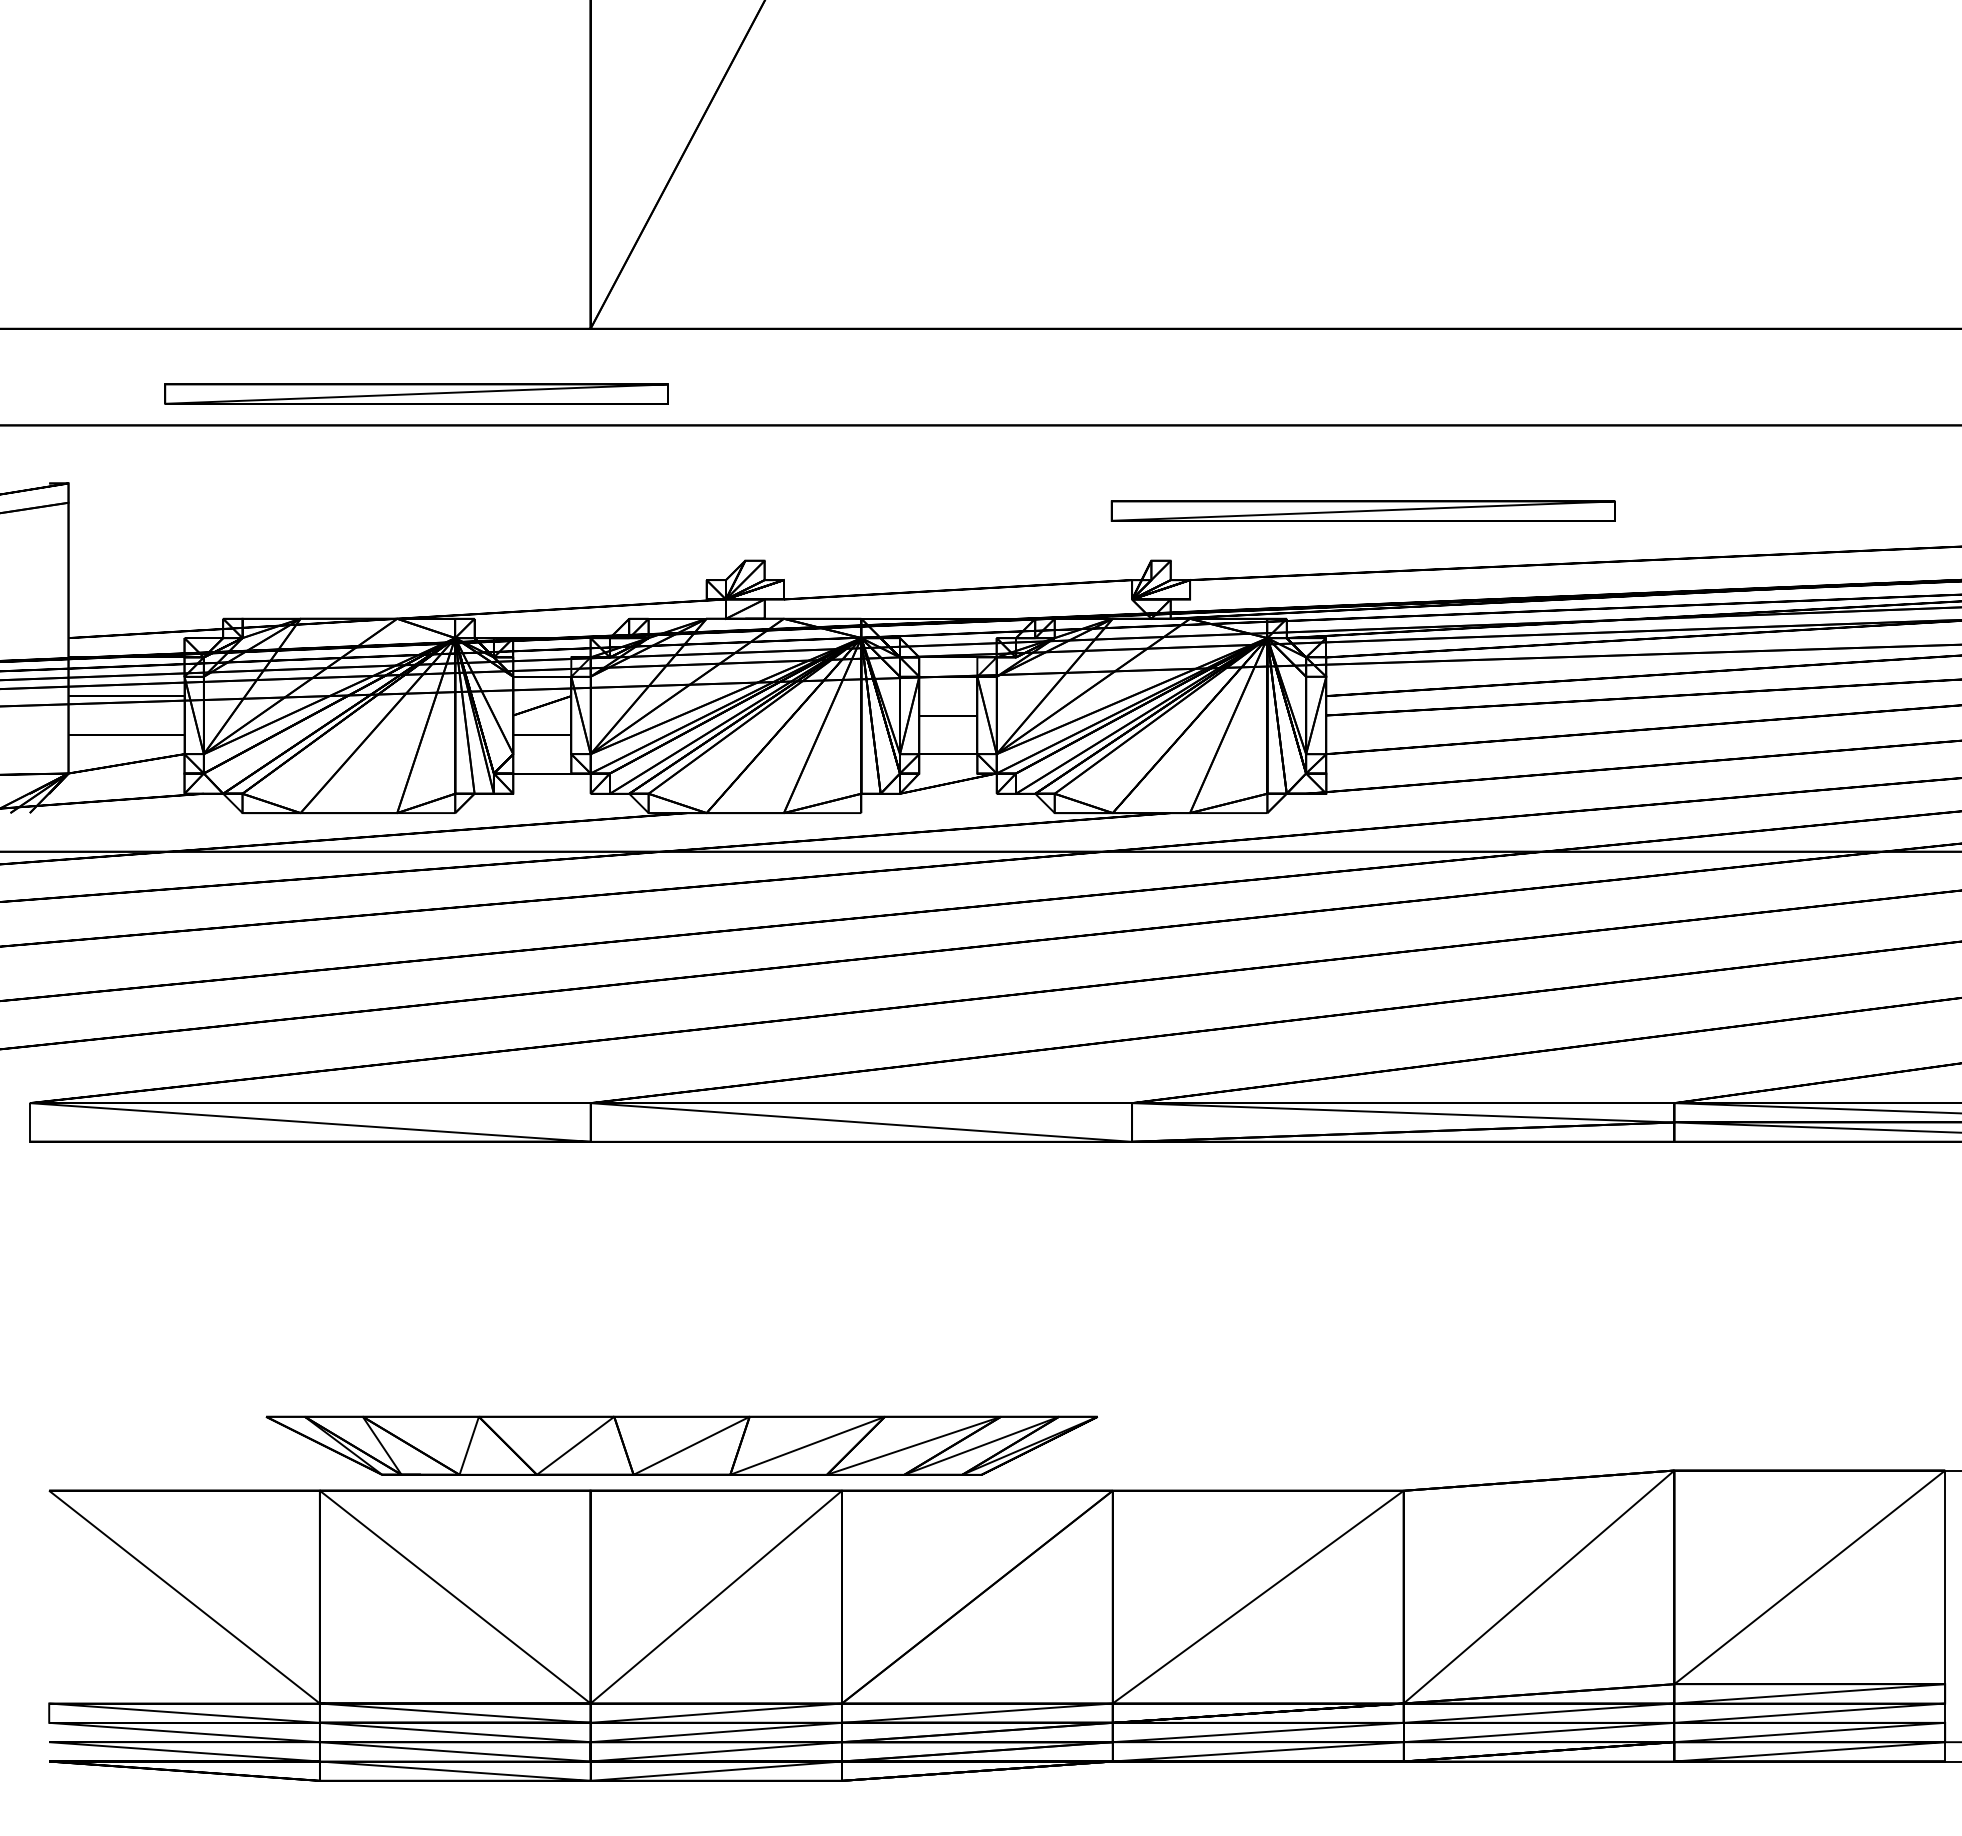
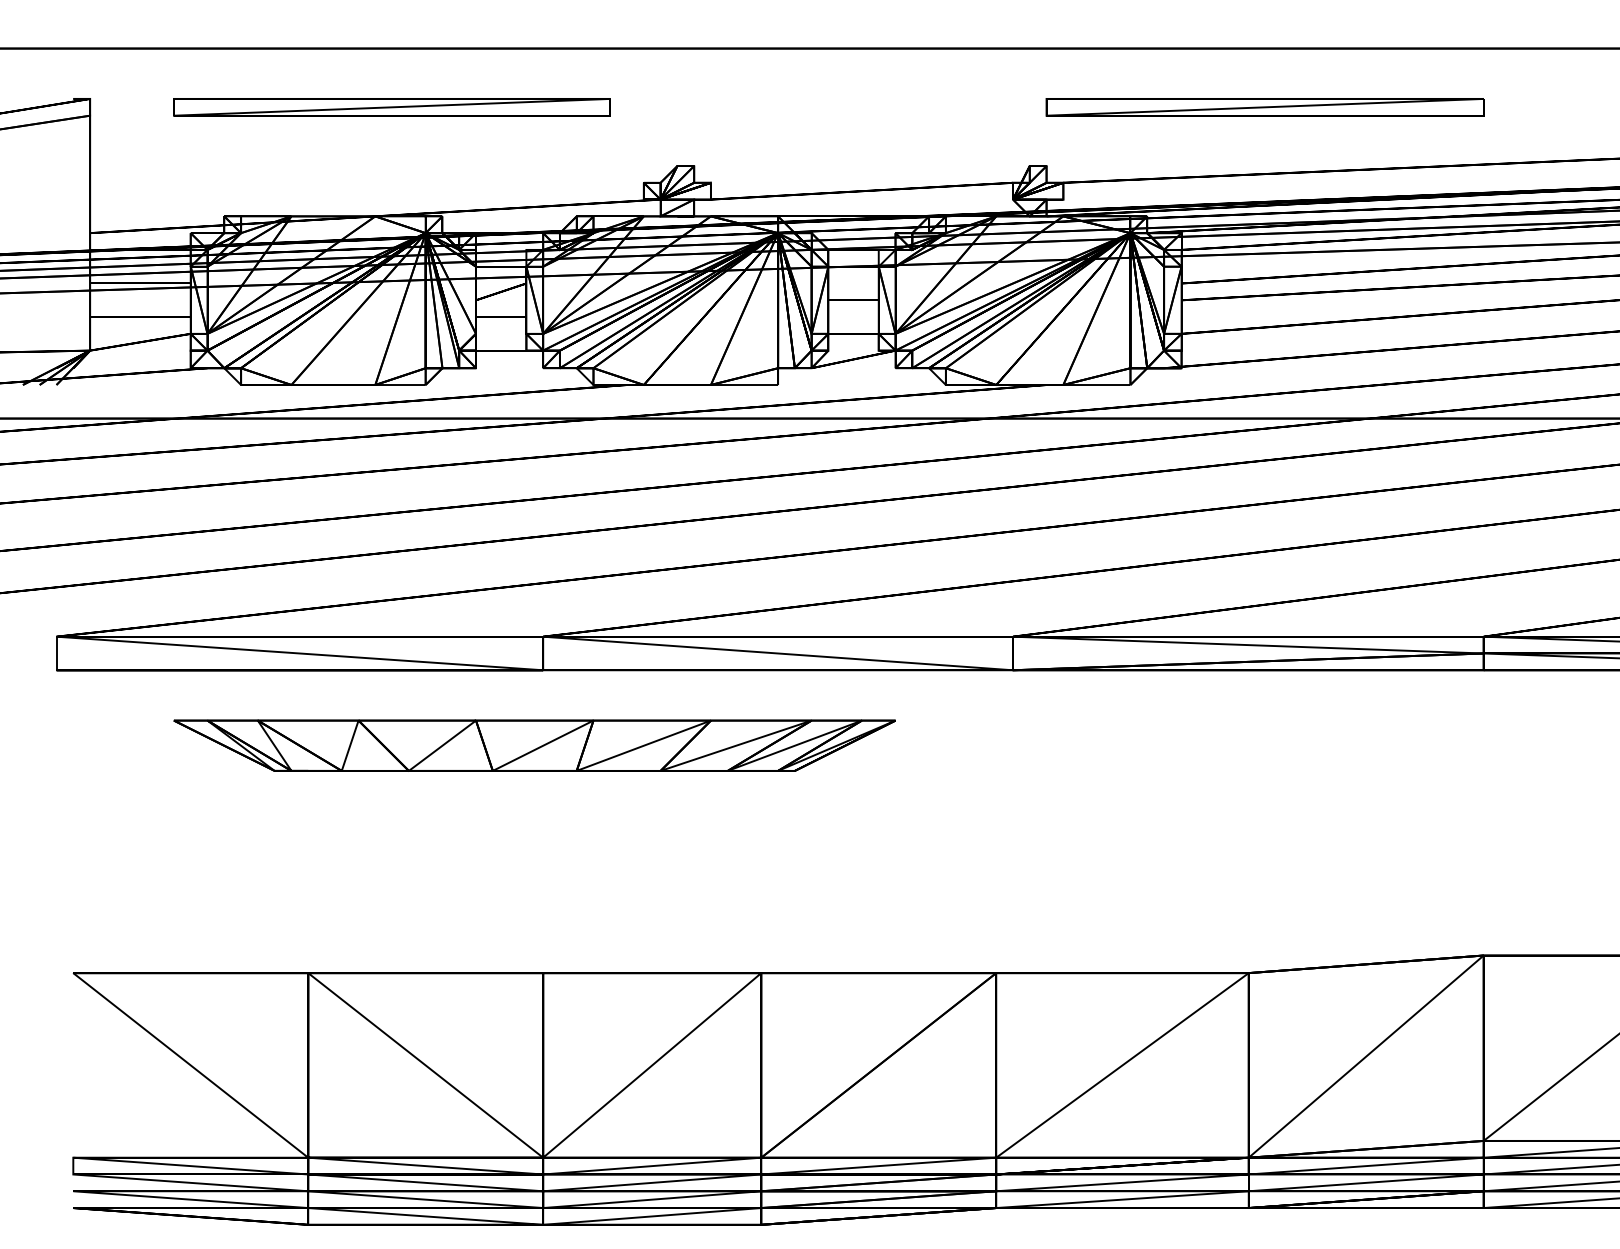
part: (416, 393) -> (392, 106), moved
part: (1362, 510) -> (1264, 106), moved
part: (681, 1445) -> (534, 745), moved

